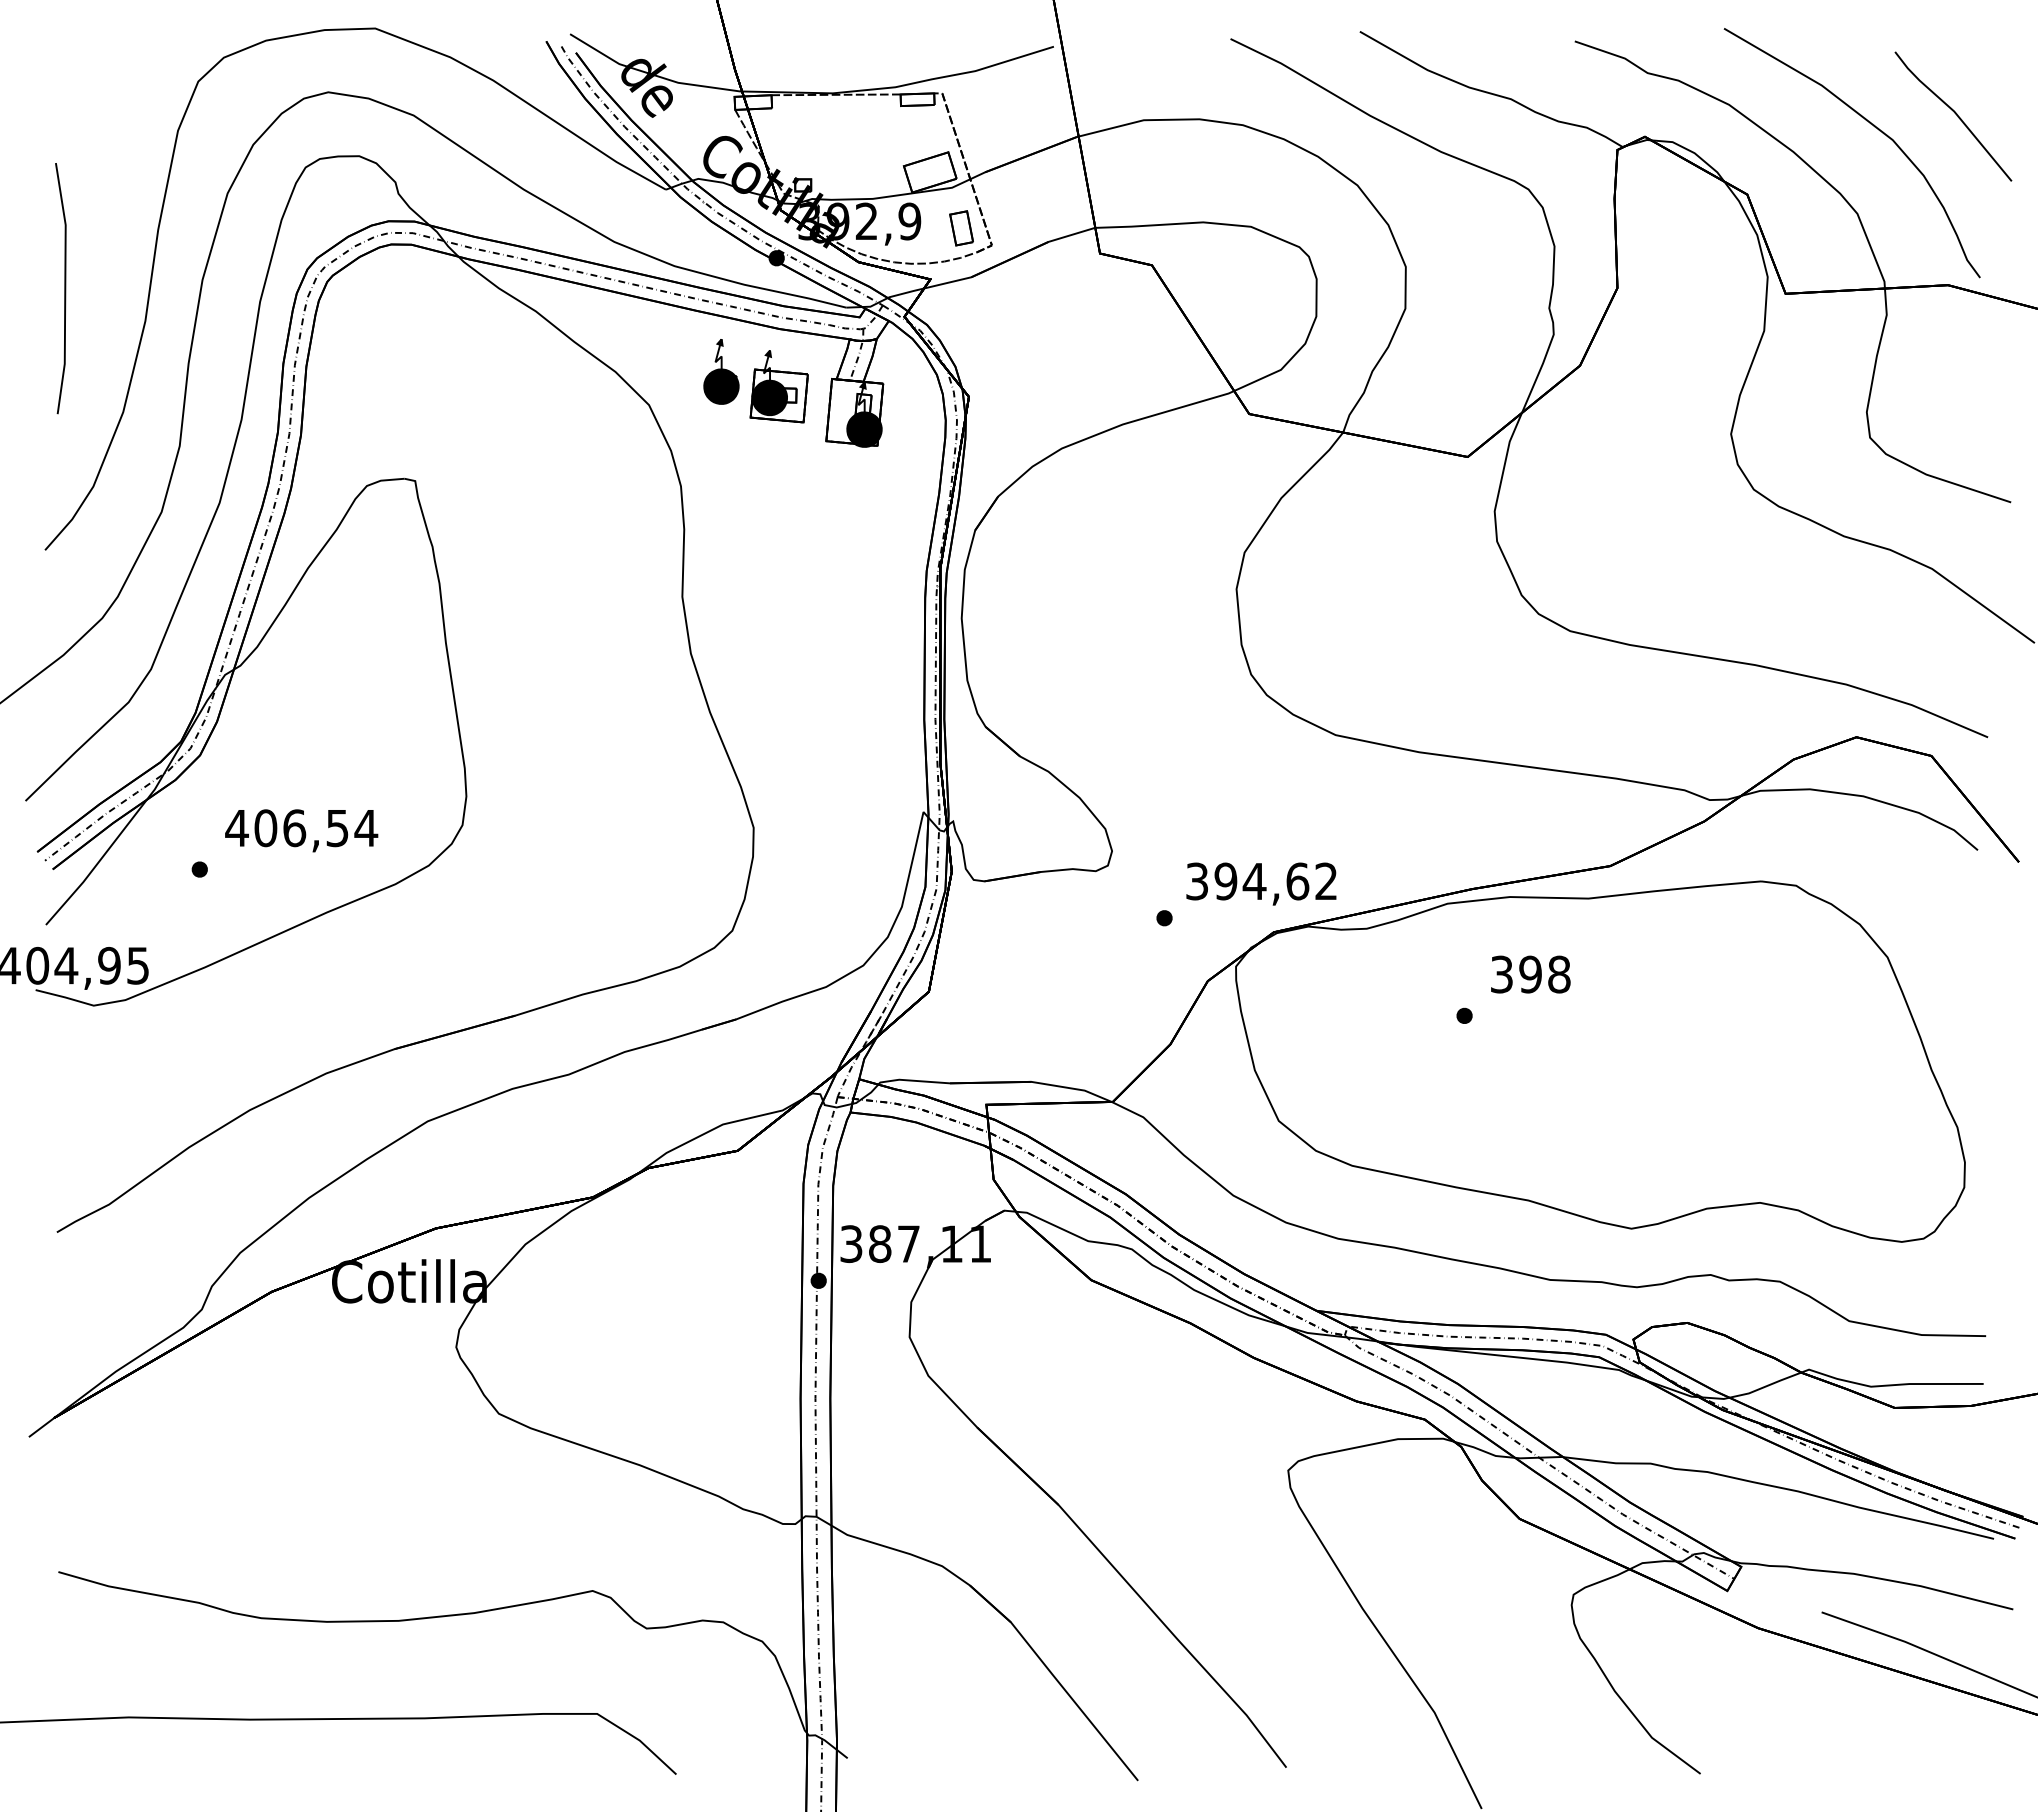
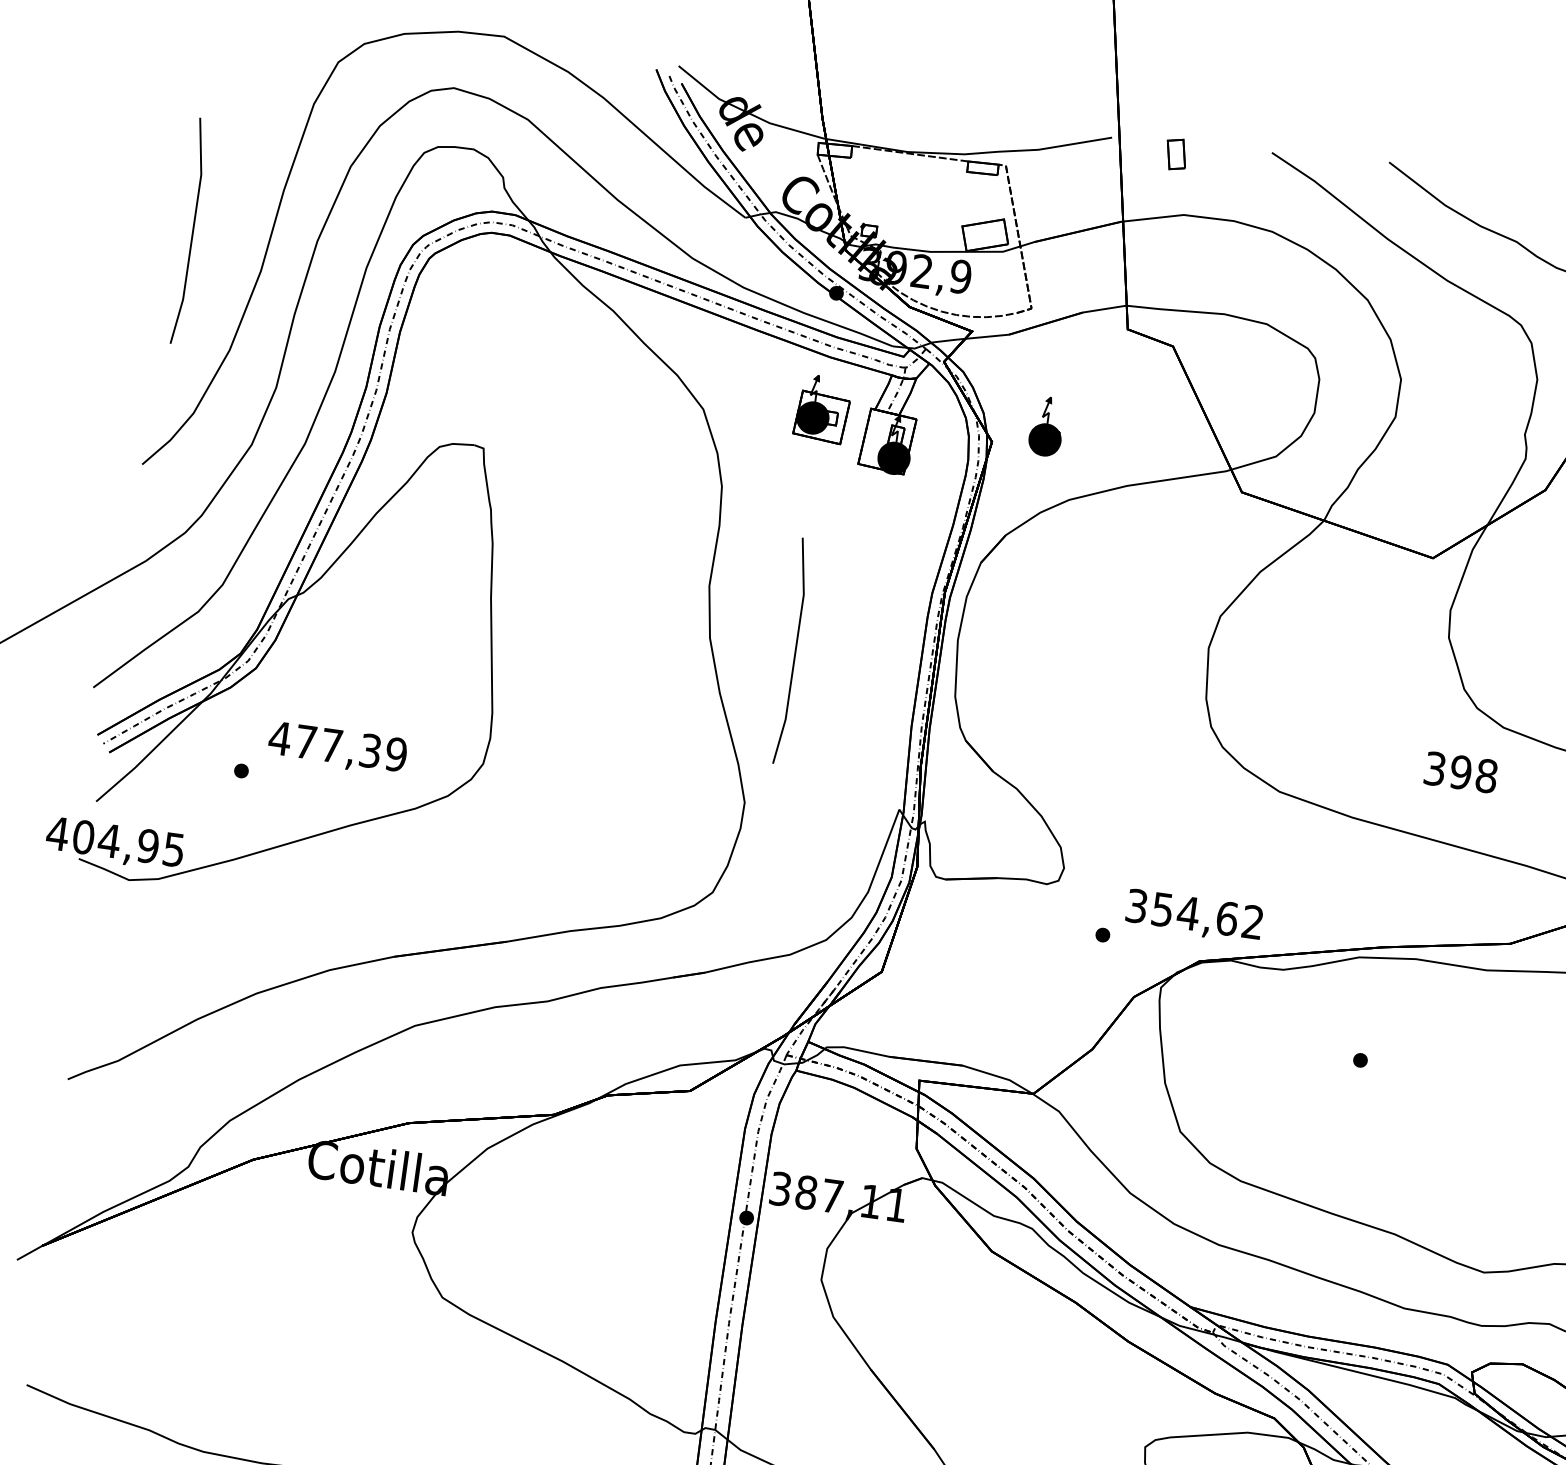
part: (961, 228) -> (1176, 154), moved
part: (721, 371) -> (1046, 426), moved
line: (785, 655) -> (794, 651), added
text: (316, 828) -> (351, 748), 406,54 -> 477,39
text: (1225, 881) -> (1162, 909), 394,62 -> 354,62
text: (1530, 974) -> (1460, 772), moved

